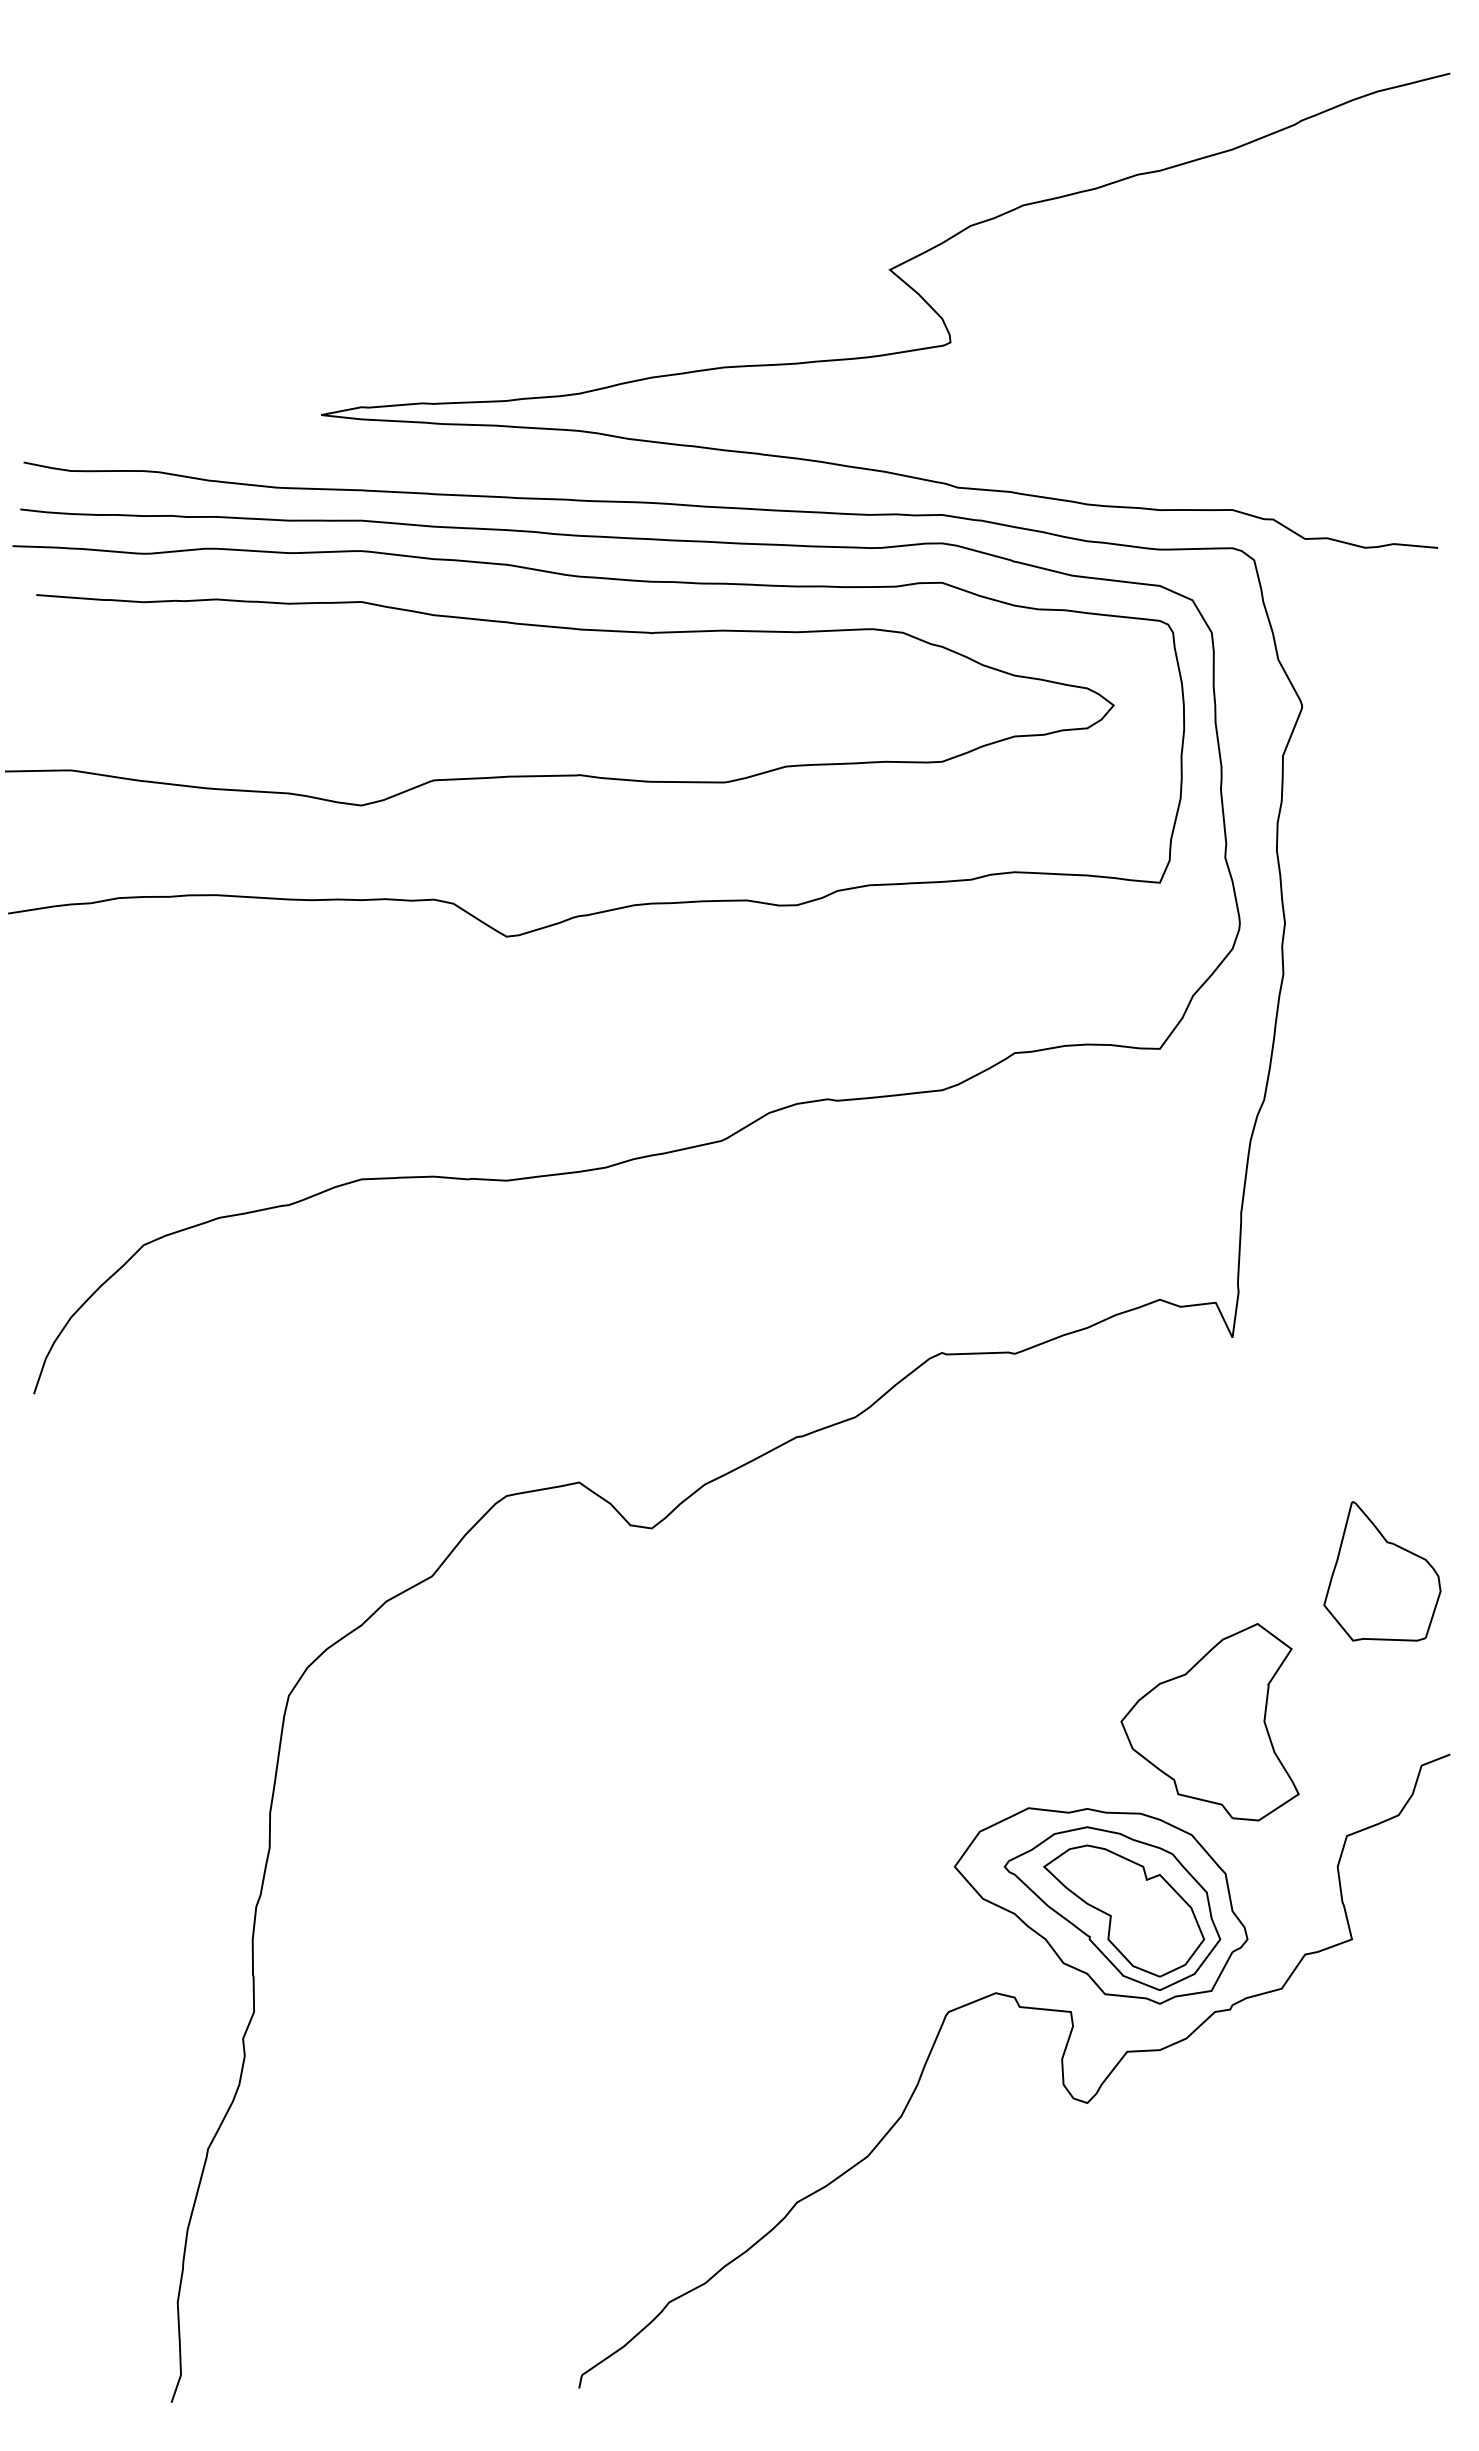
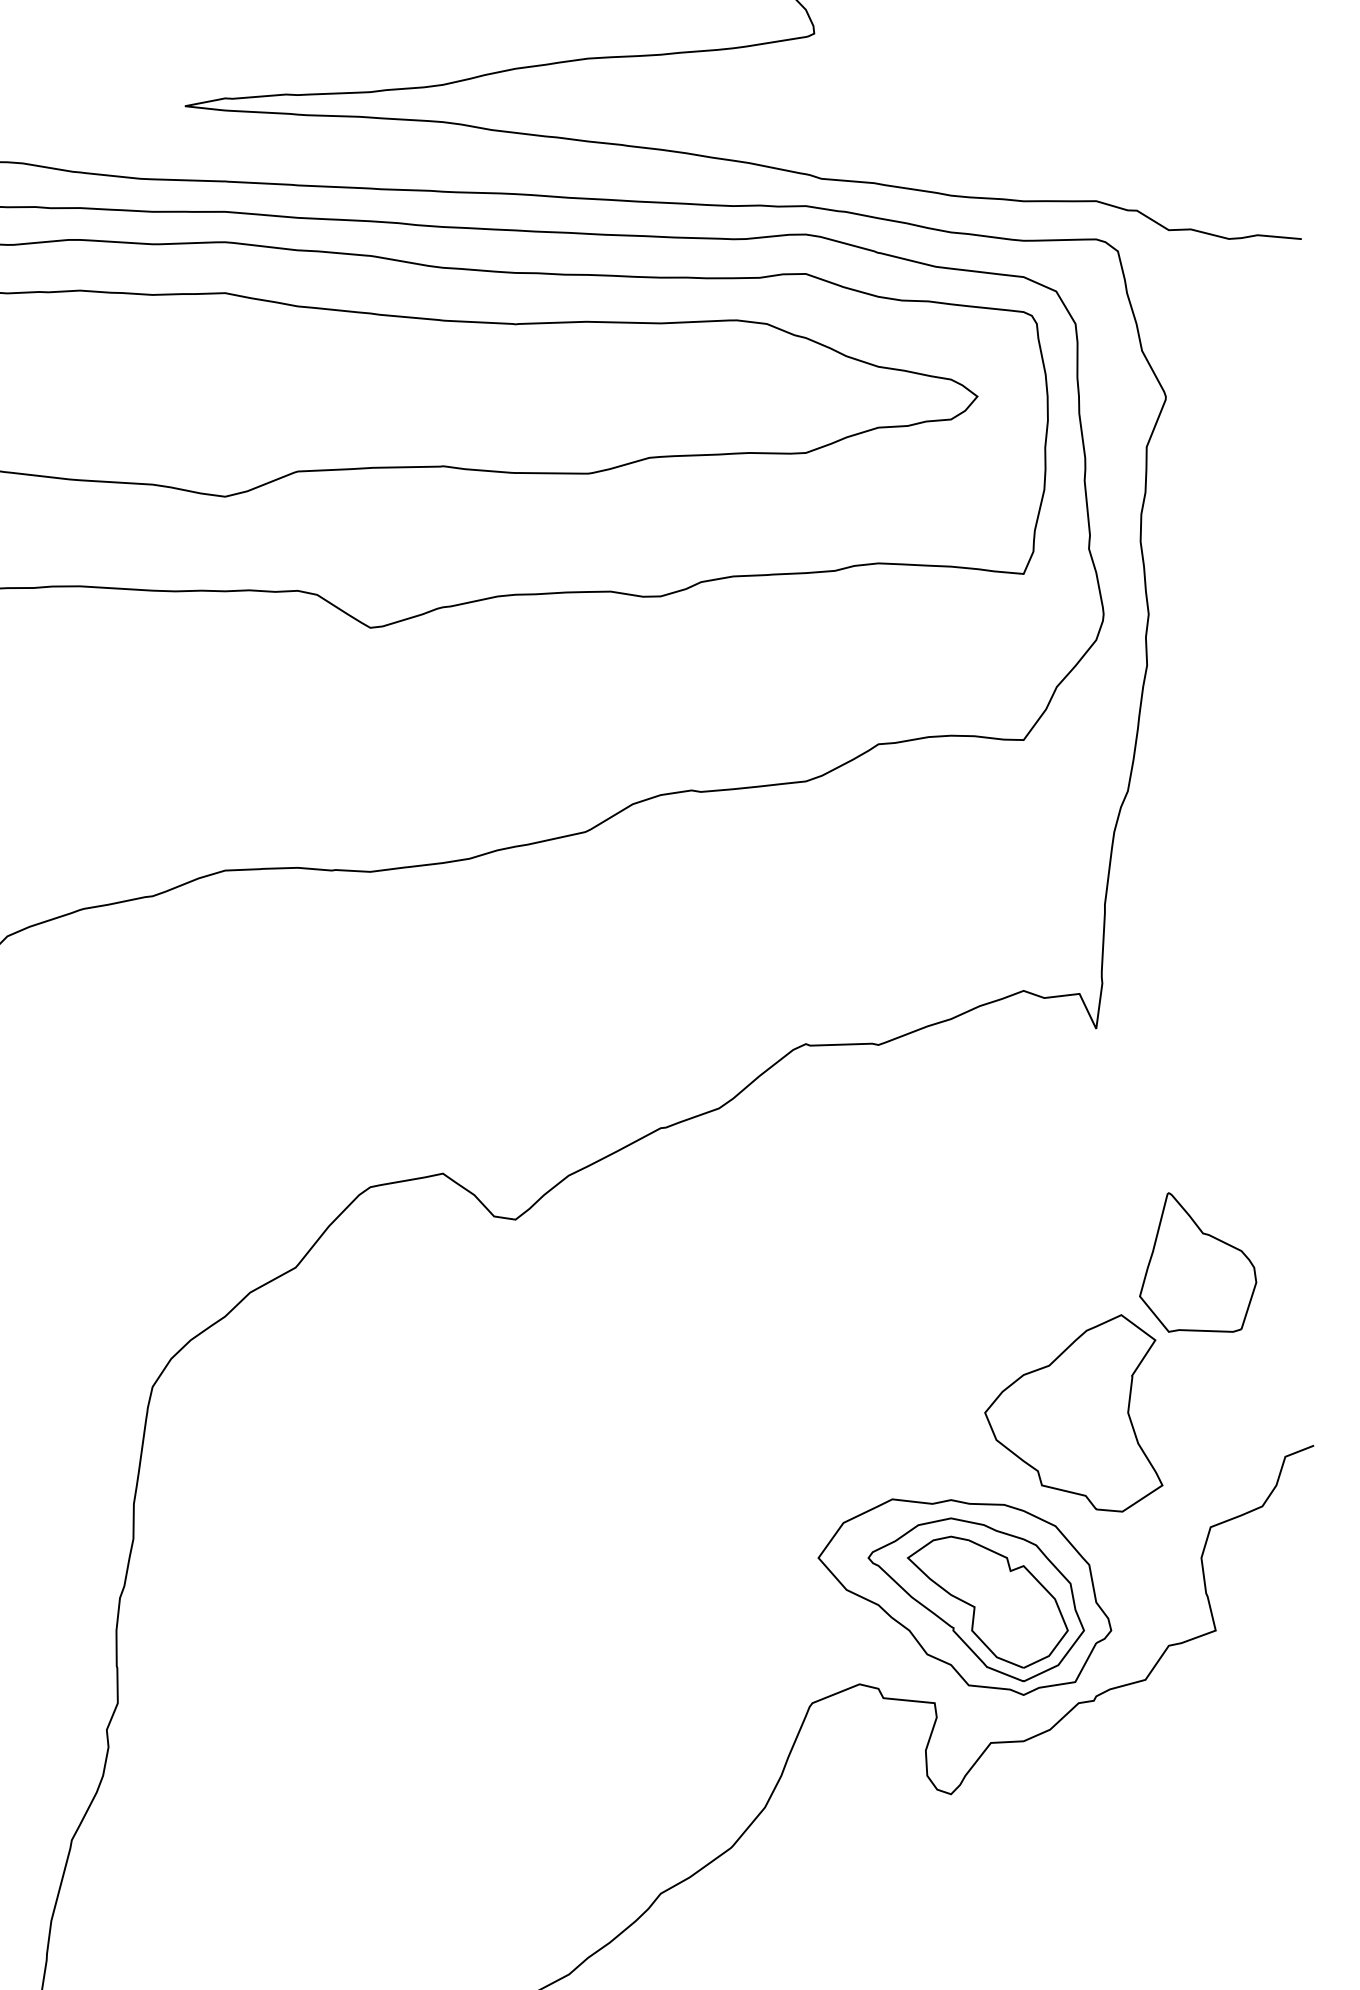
part: (1382, 1571) -> (1198, 1262), moved

